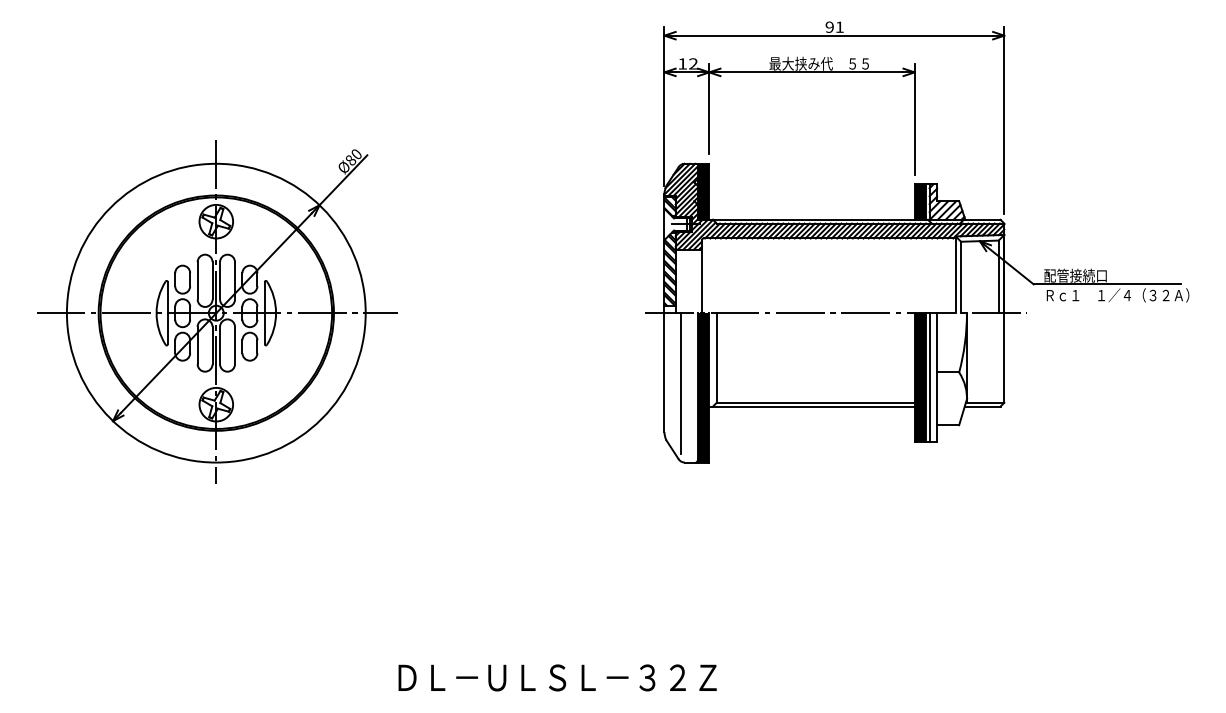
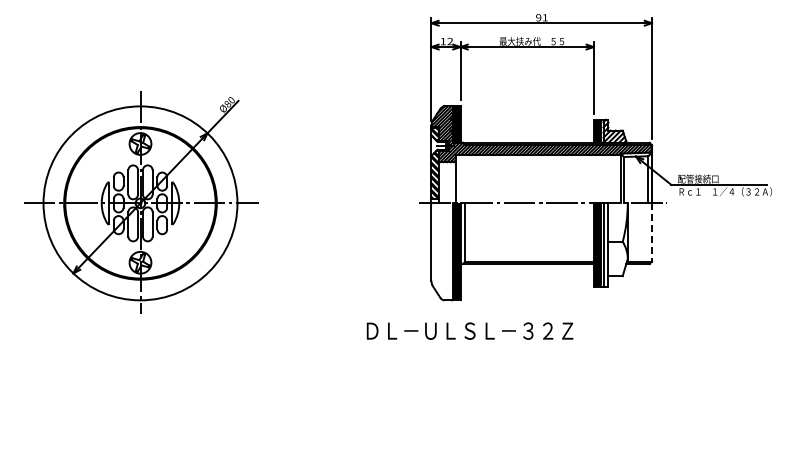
line: (1005, 358) -> (652, 232), solid -> dashed
line: (680, 382) -> (441, 248), removed
text: (556, 676) -> (469, 330), moved

